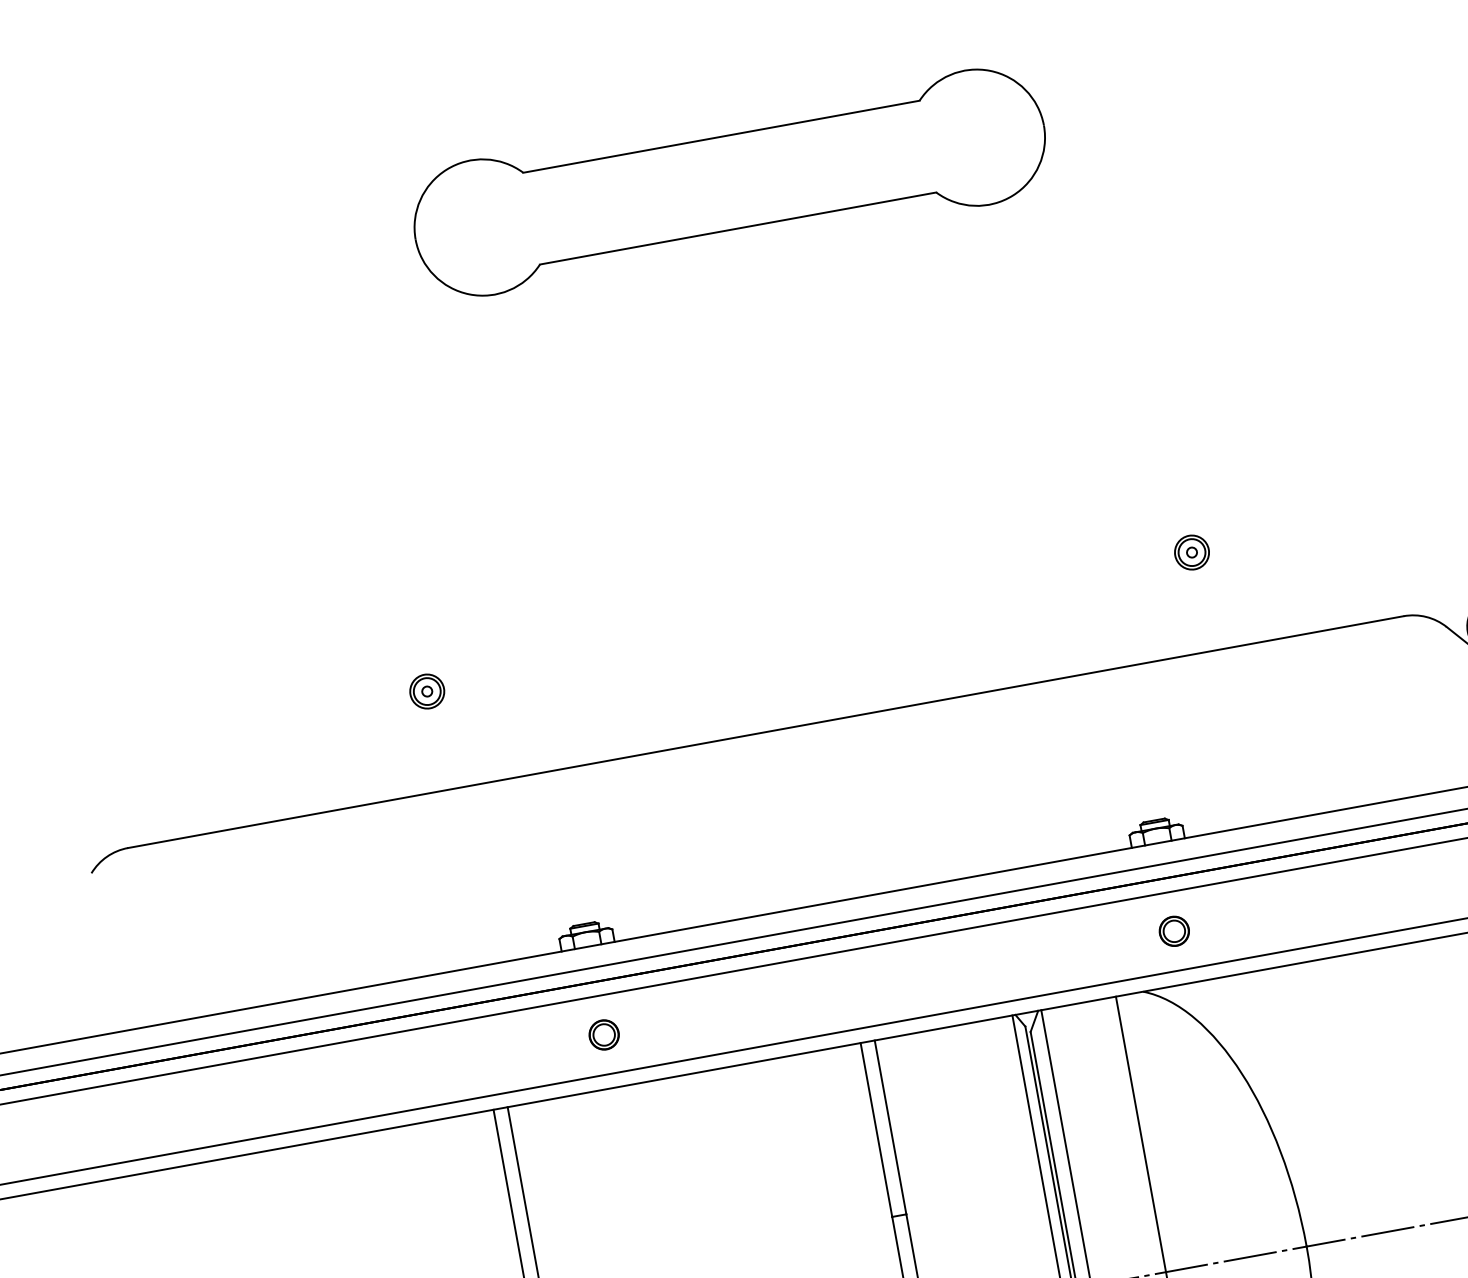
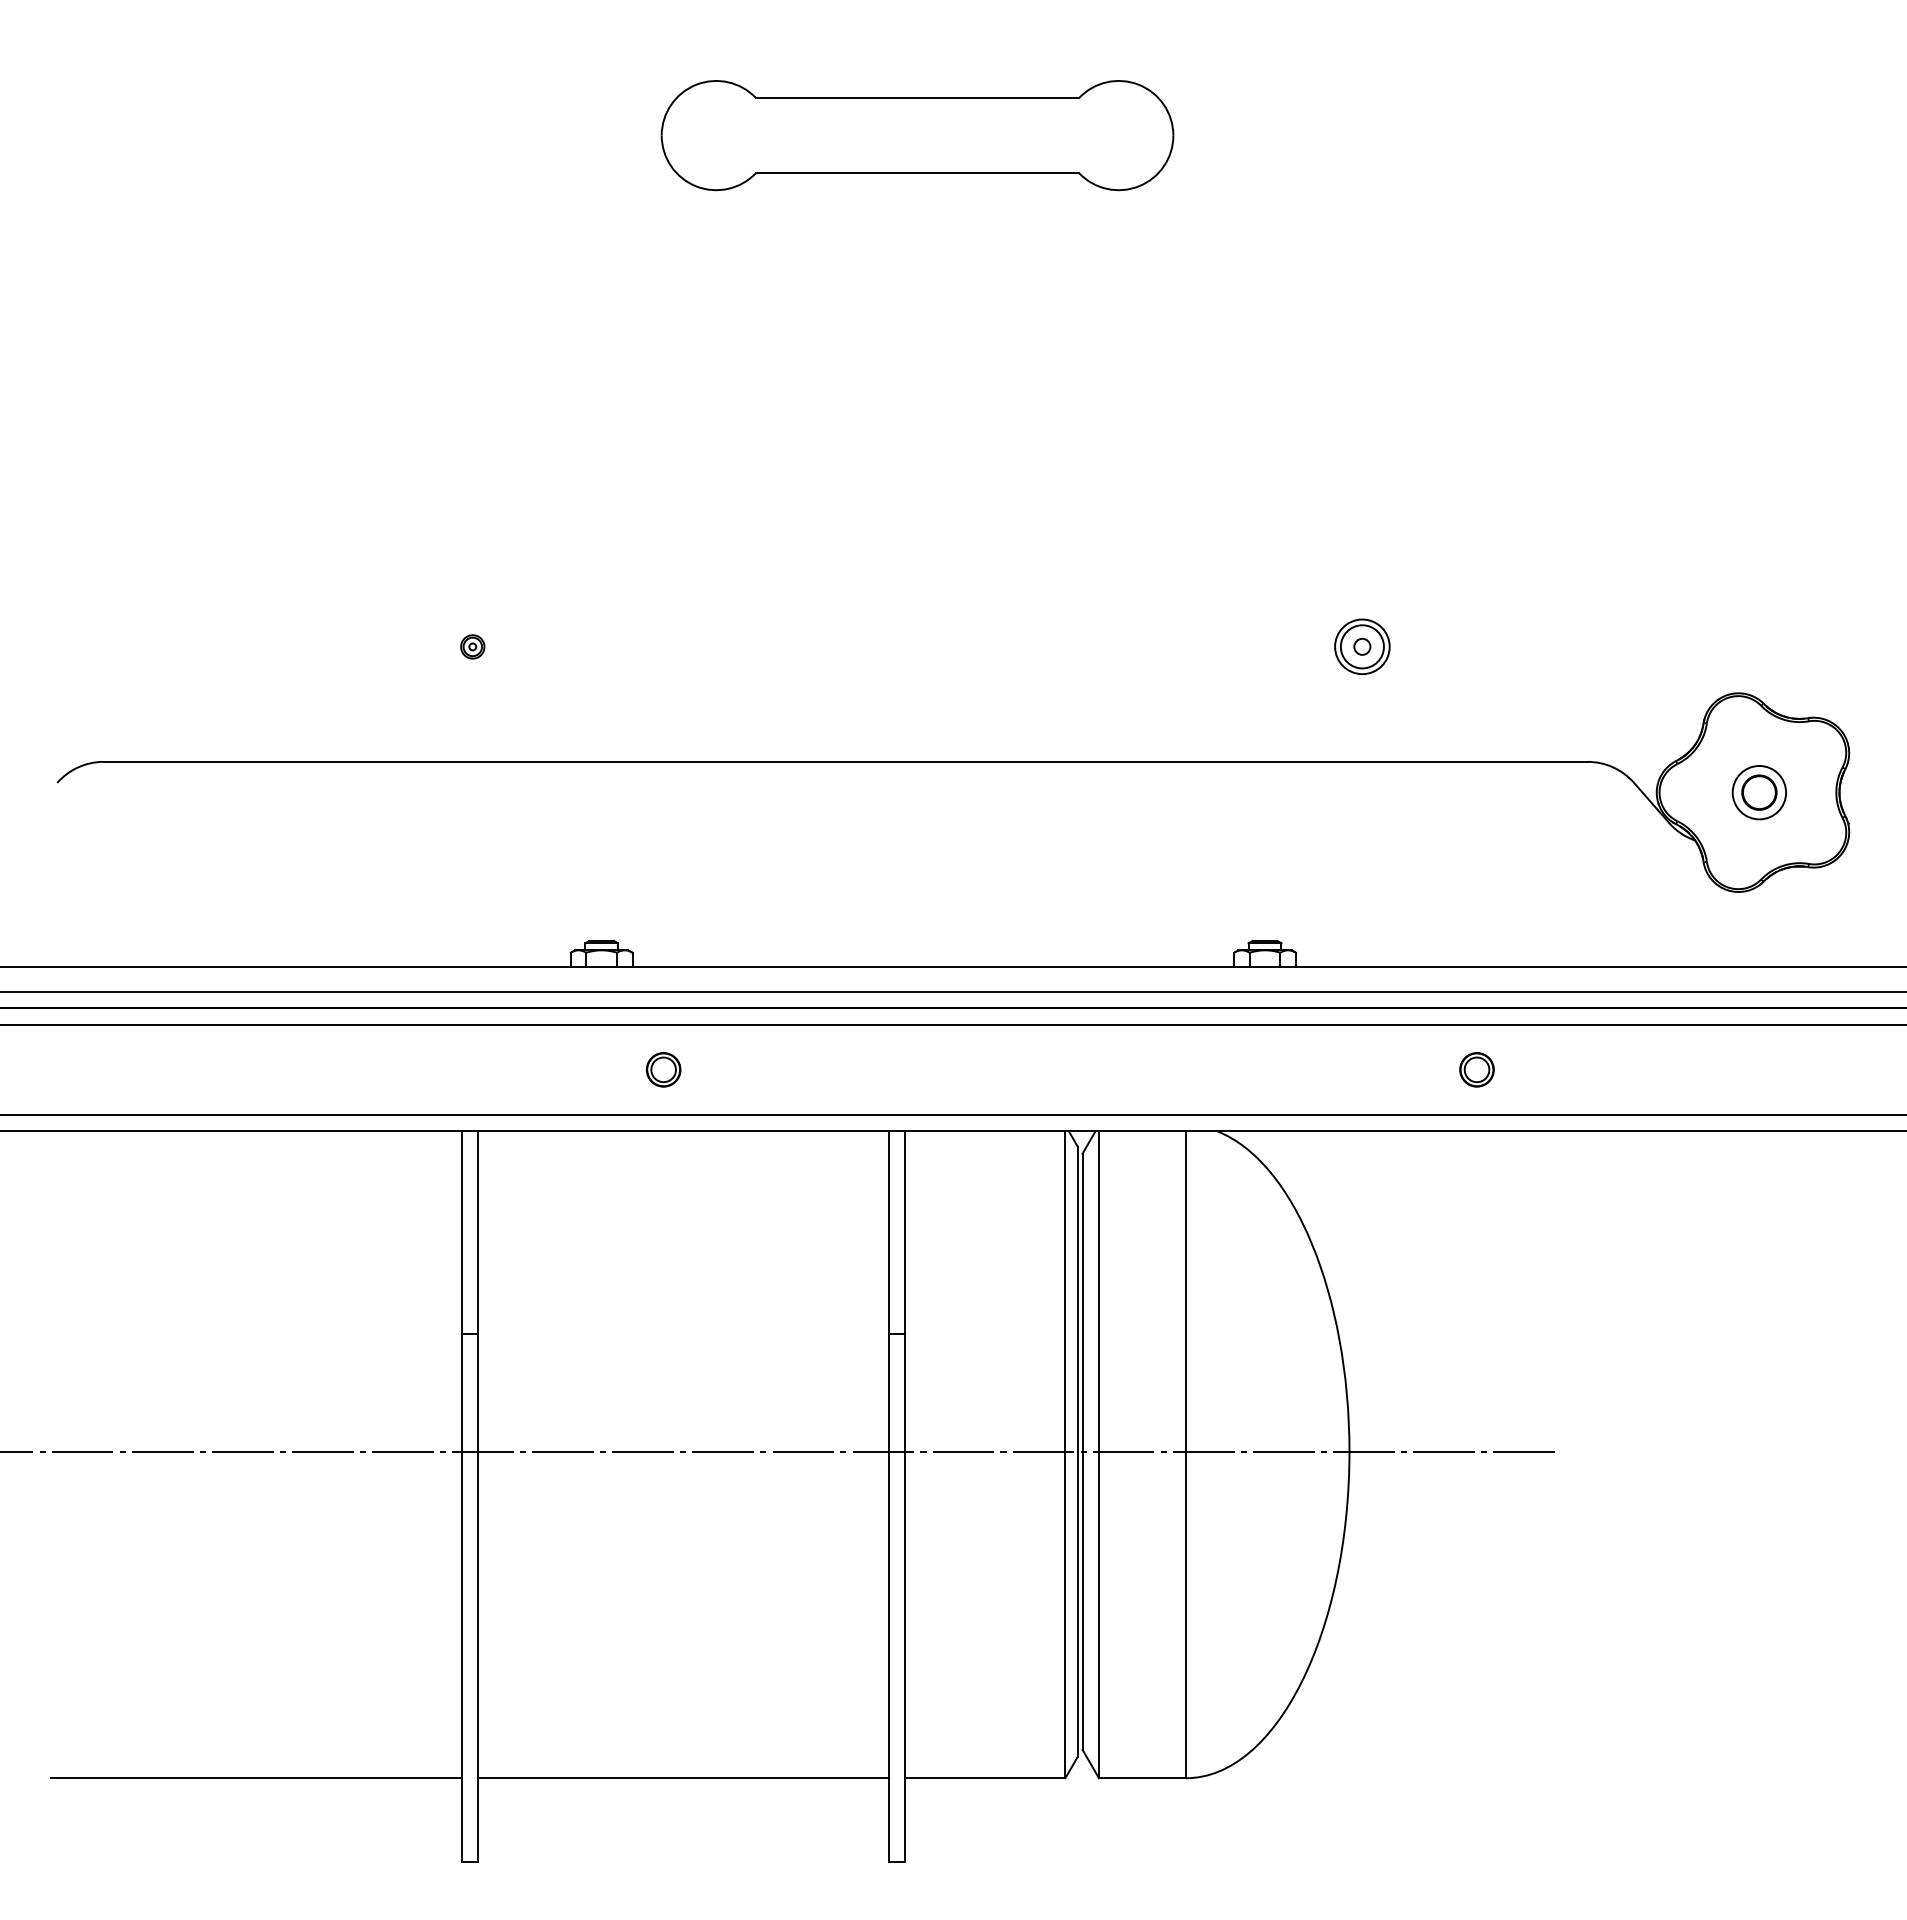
part: (729, 182) -> (917, 135), size x0.7
part: (1192, 552) -> (1362, 646), size x1.4
part: (427, 691) -> (472, 646), size x0.6
part: (1173, 931) -> (1476, 1069), moved
part: (604, 1034) -> (663, 1069), moved

